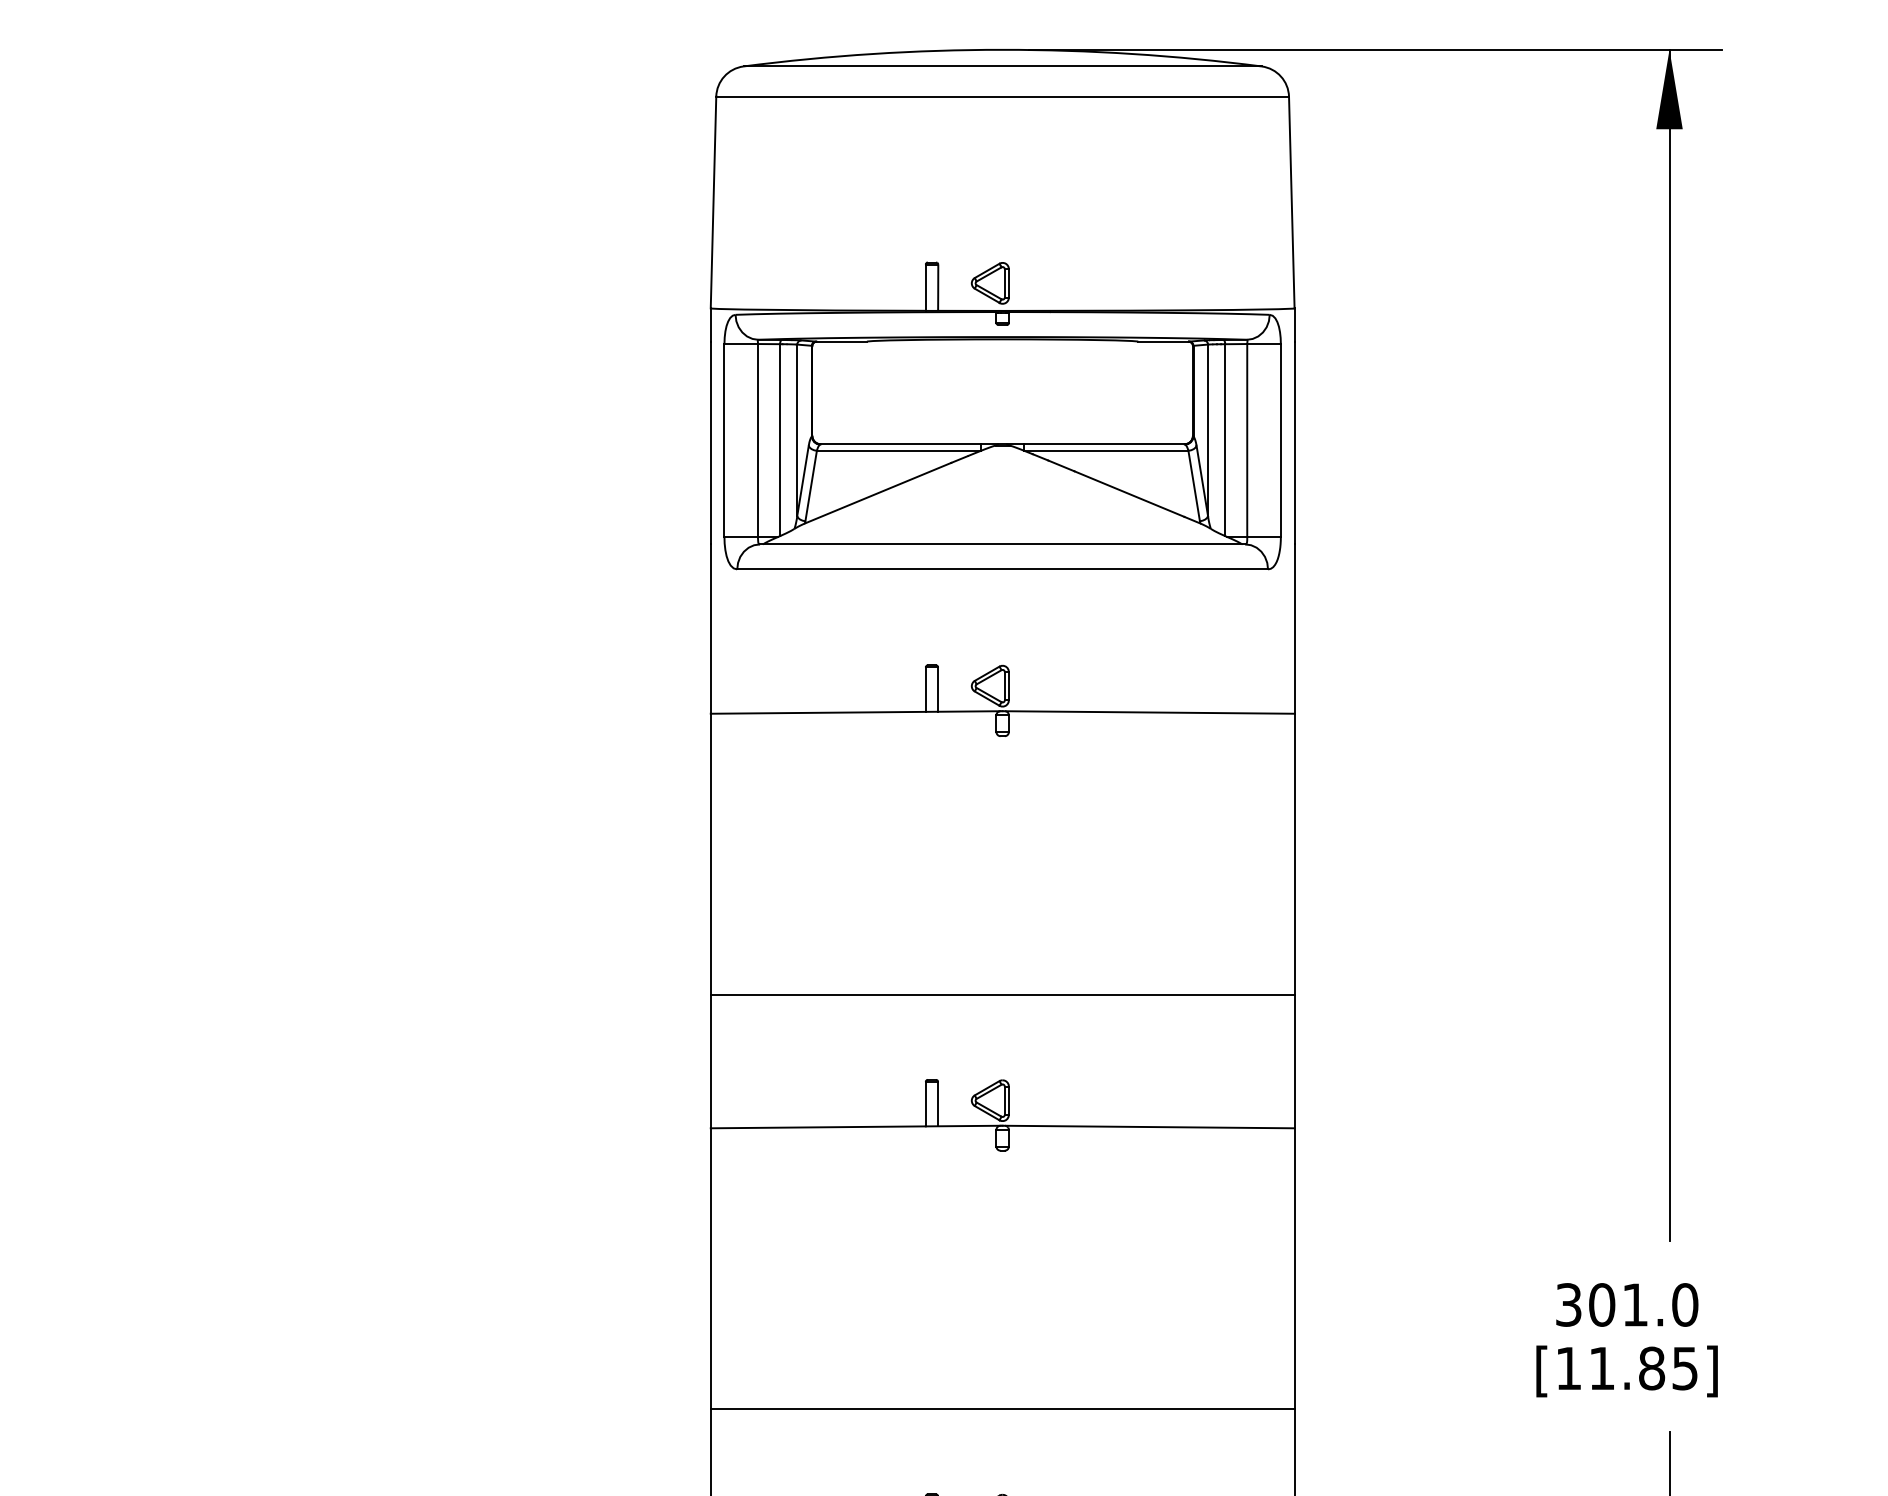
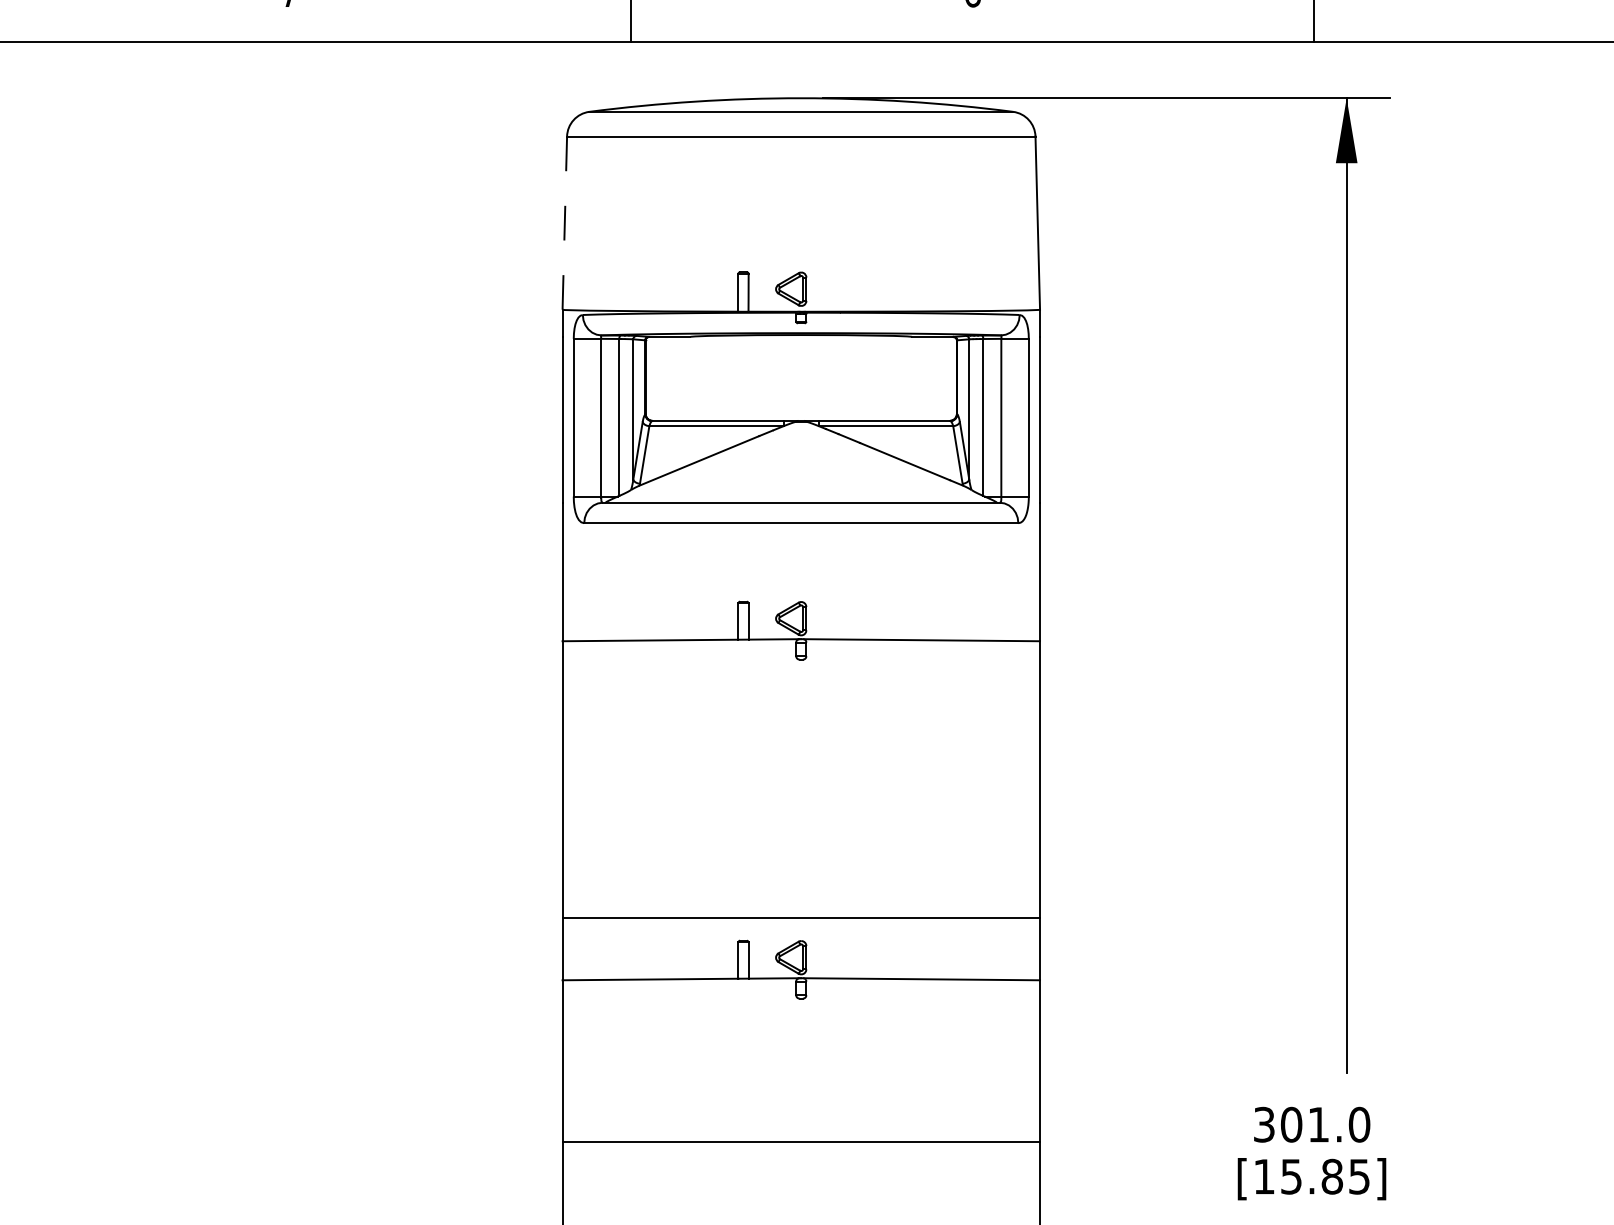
line: (713, 202) -> (564, 223), solid -> dashed
line: (1002, 995) -> (801, 918), moved
text: (1602, 1368) -> (1291, 1176), [11.85] -> [15.85]
line: (1002, 1409) -> (801, 1142), moved

